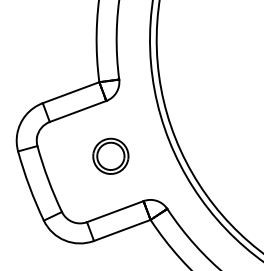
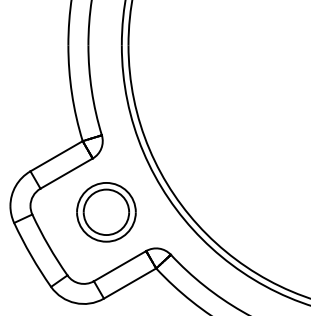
part: (110, 156) -> (106, 212), size x1.67

